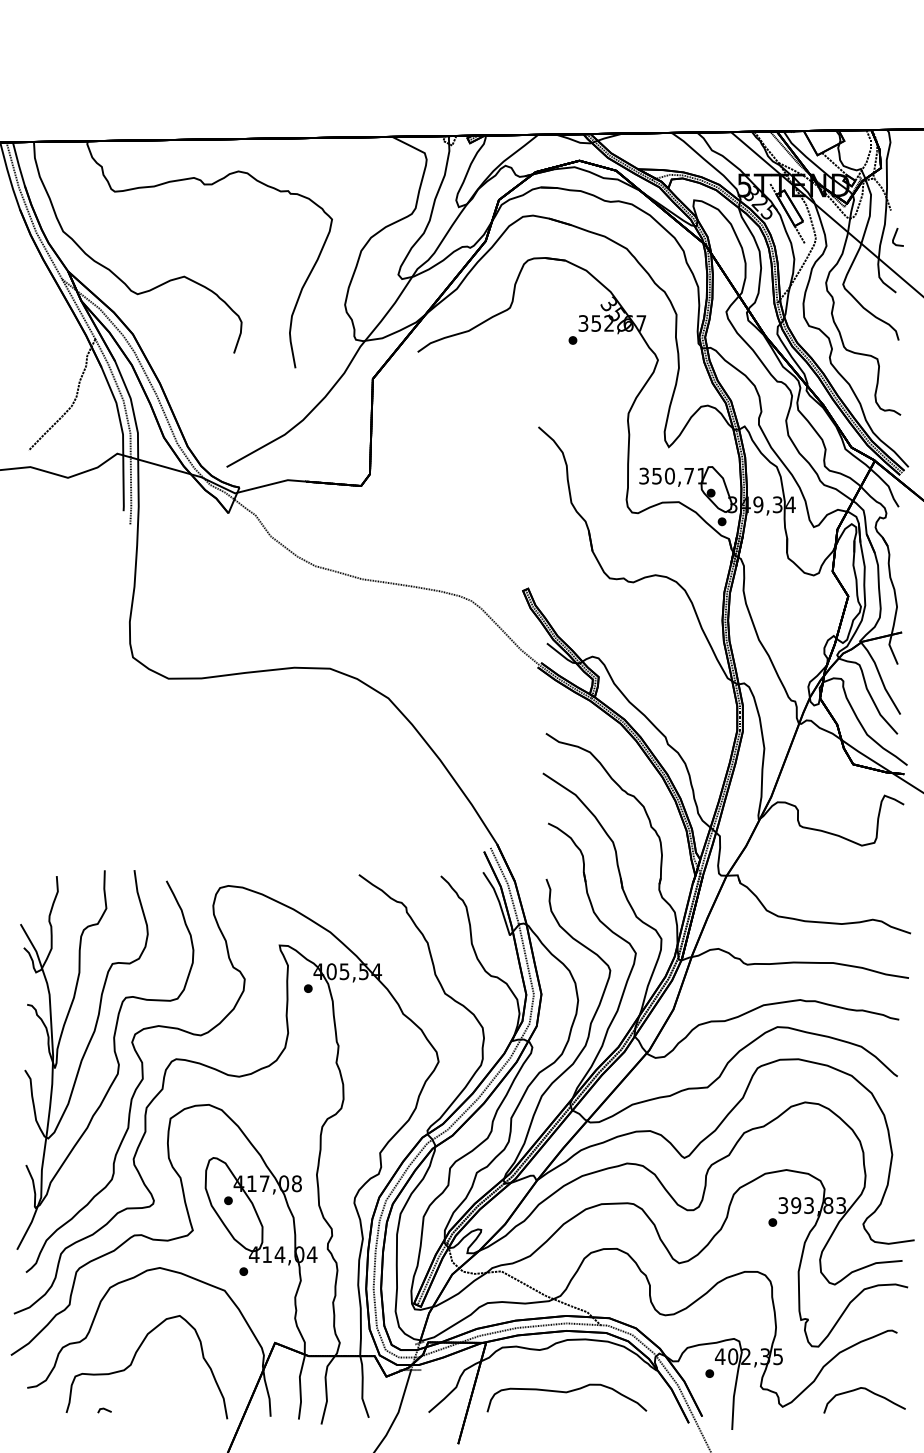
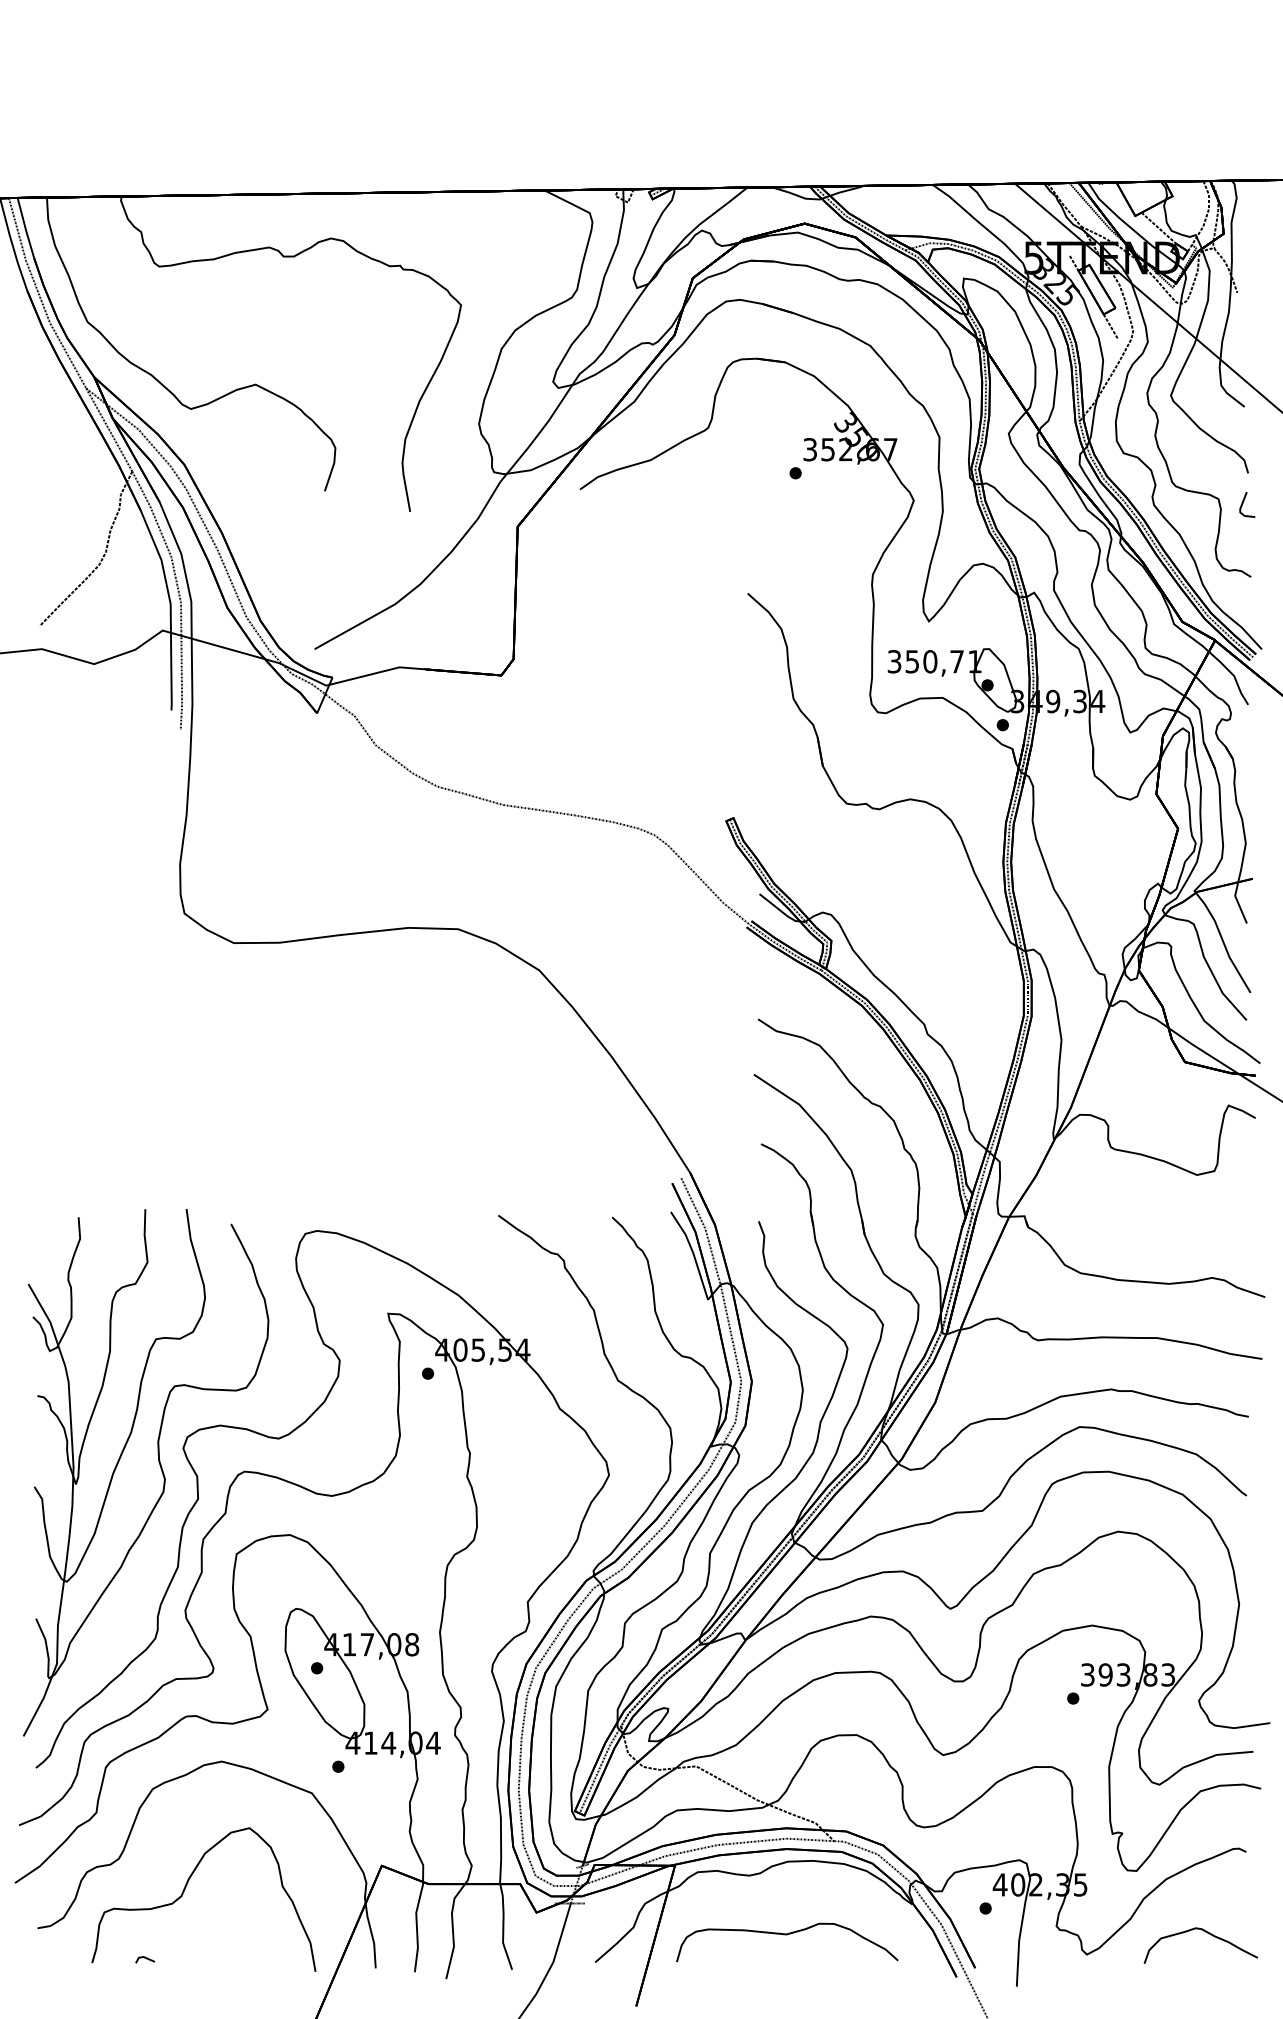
line: (895, 236) -> (1243, 503), moved

